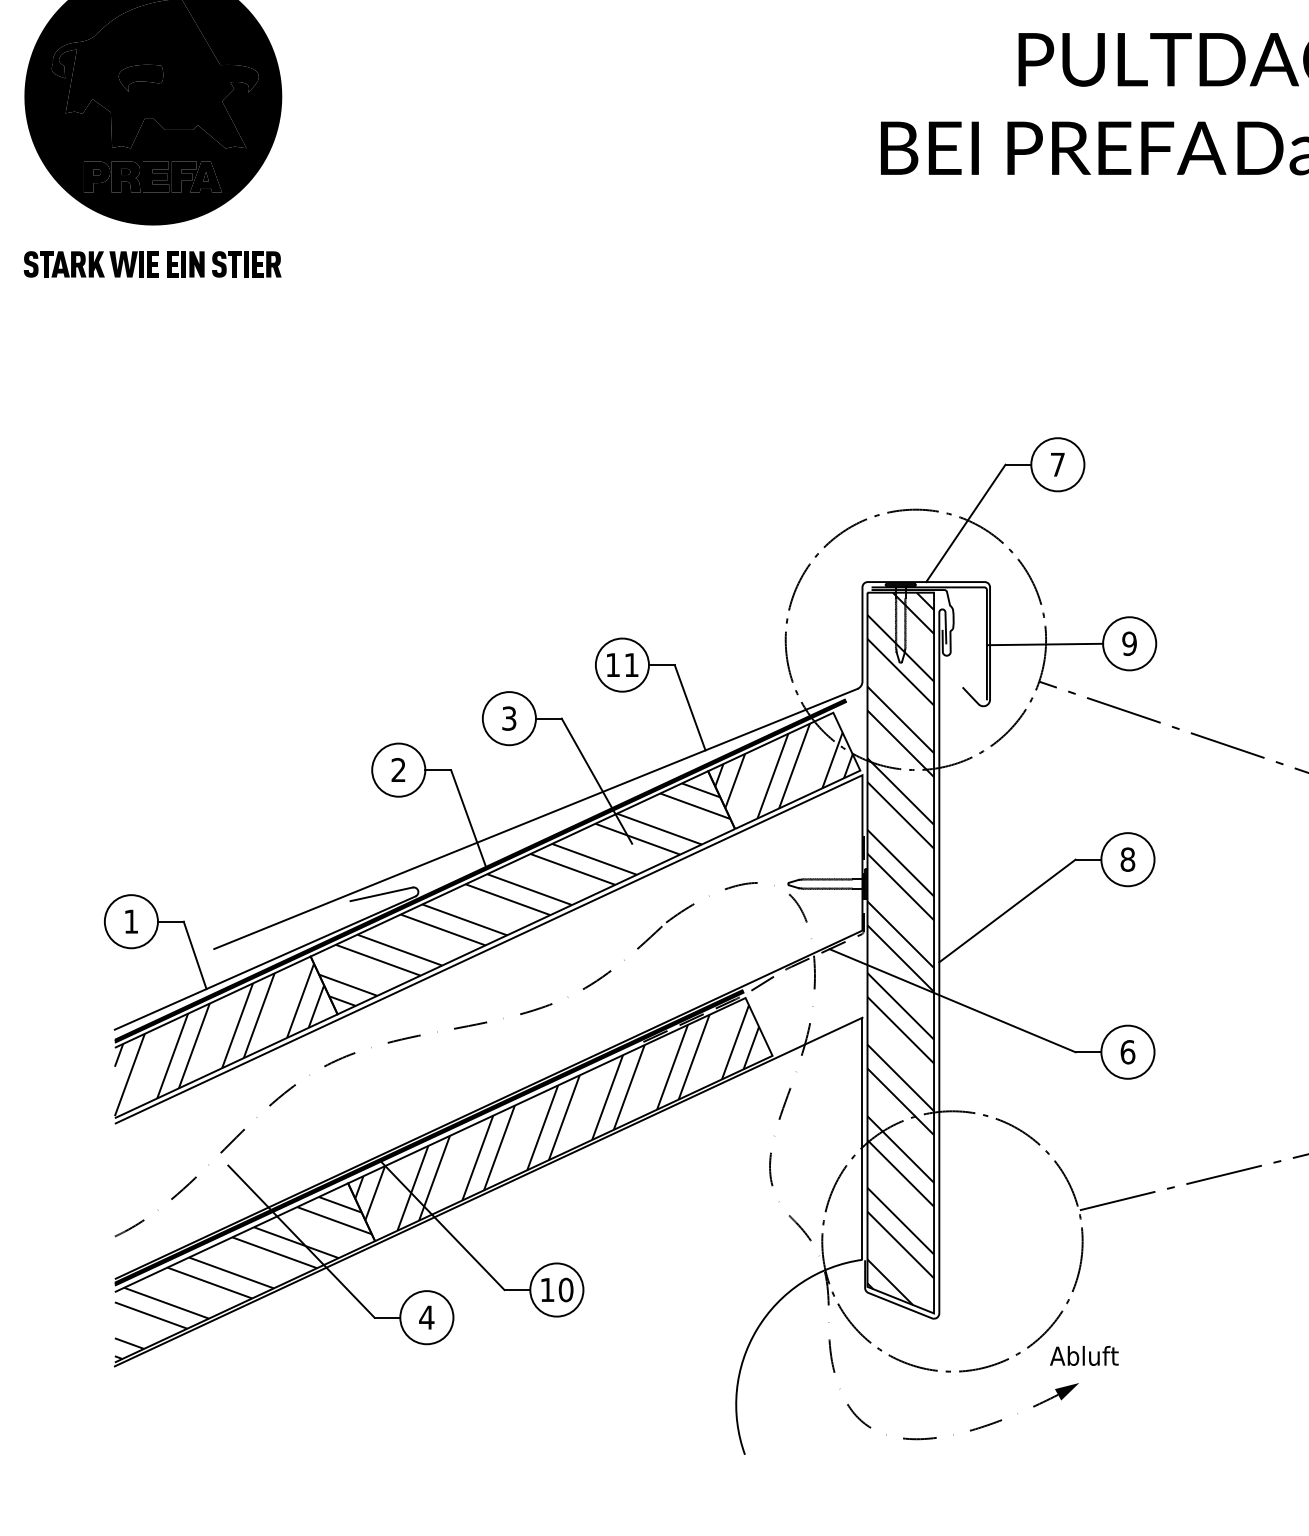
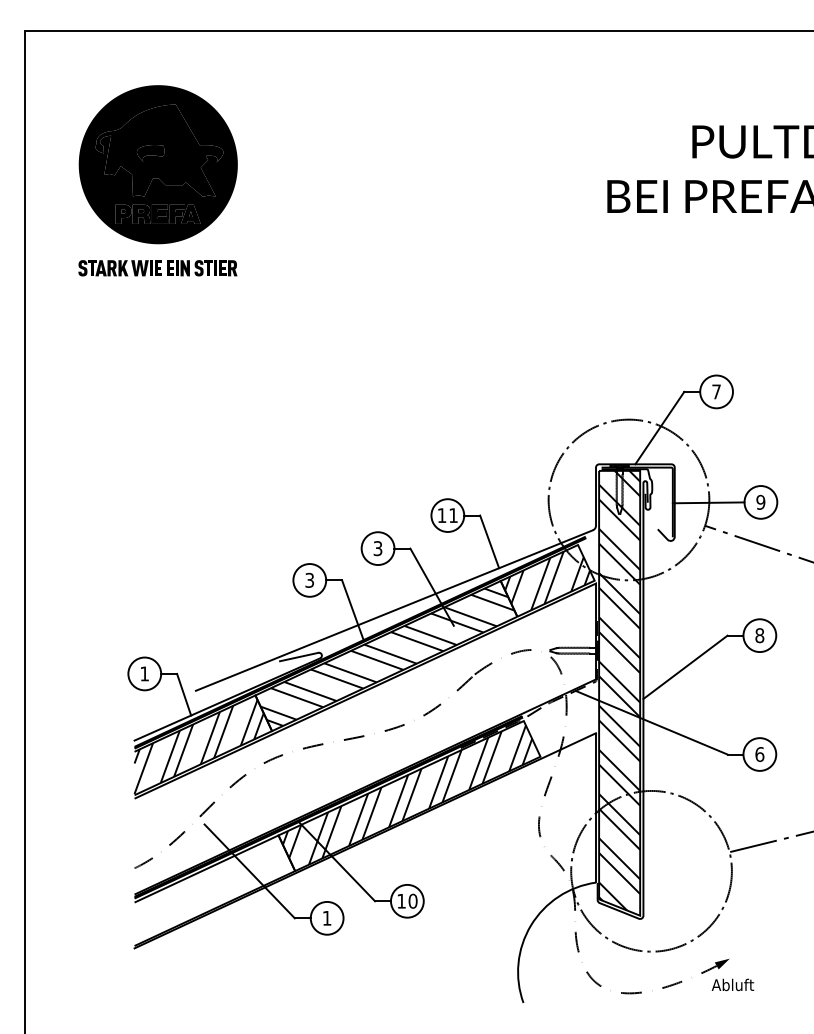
text: (398, 770) -> (309, 580), 2 -> 3
hatch: (242, 1277) -> (213, 893), removed
text: (425, 1317) -> (326, 918), 4 -> 1
text: (1083, 1355) -> (732, 984), moved

